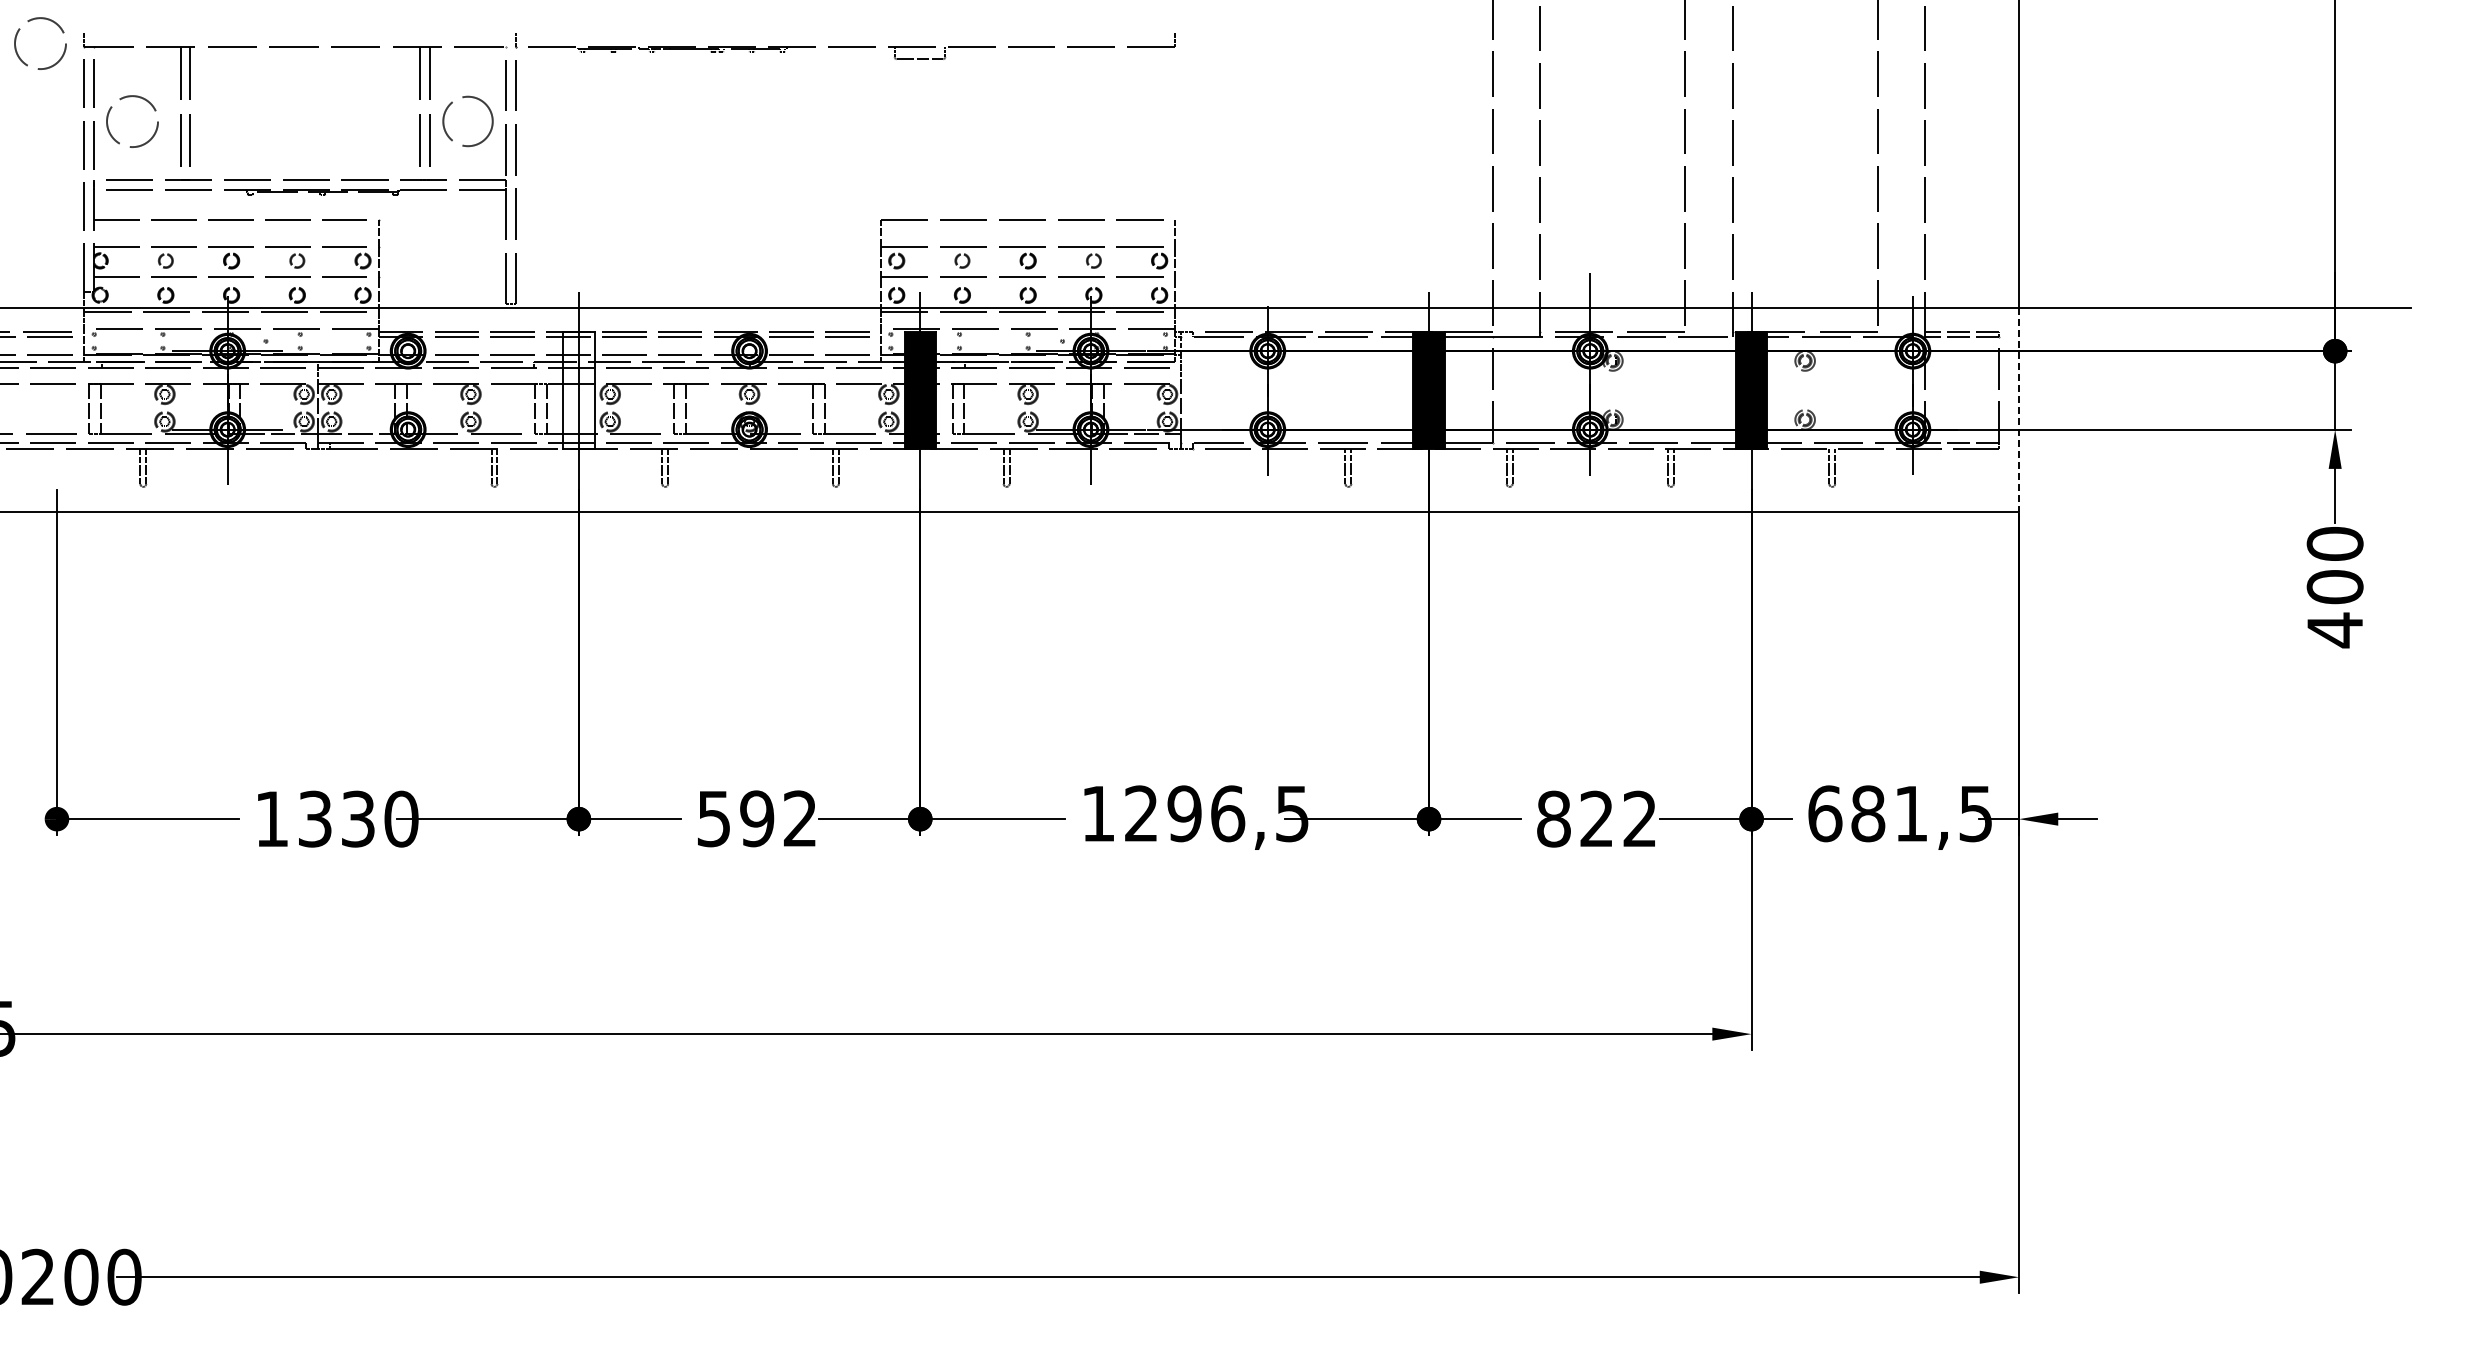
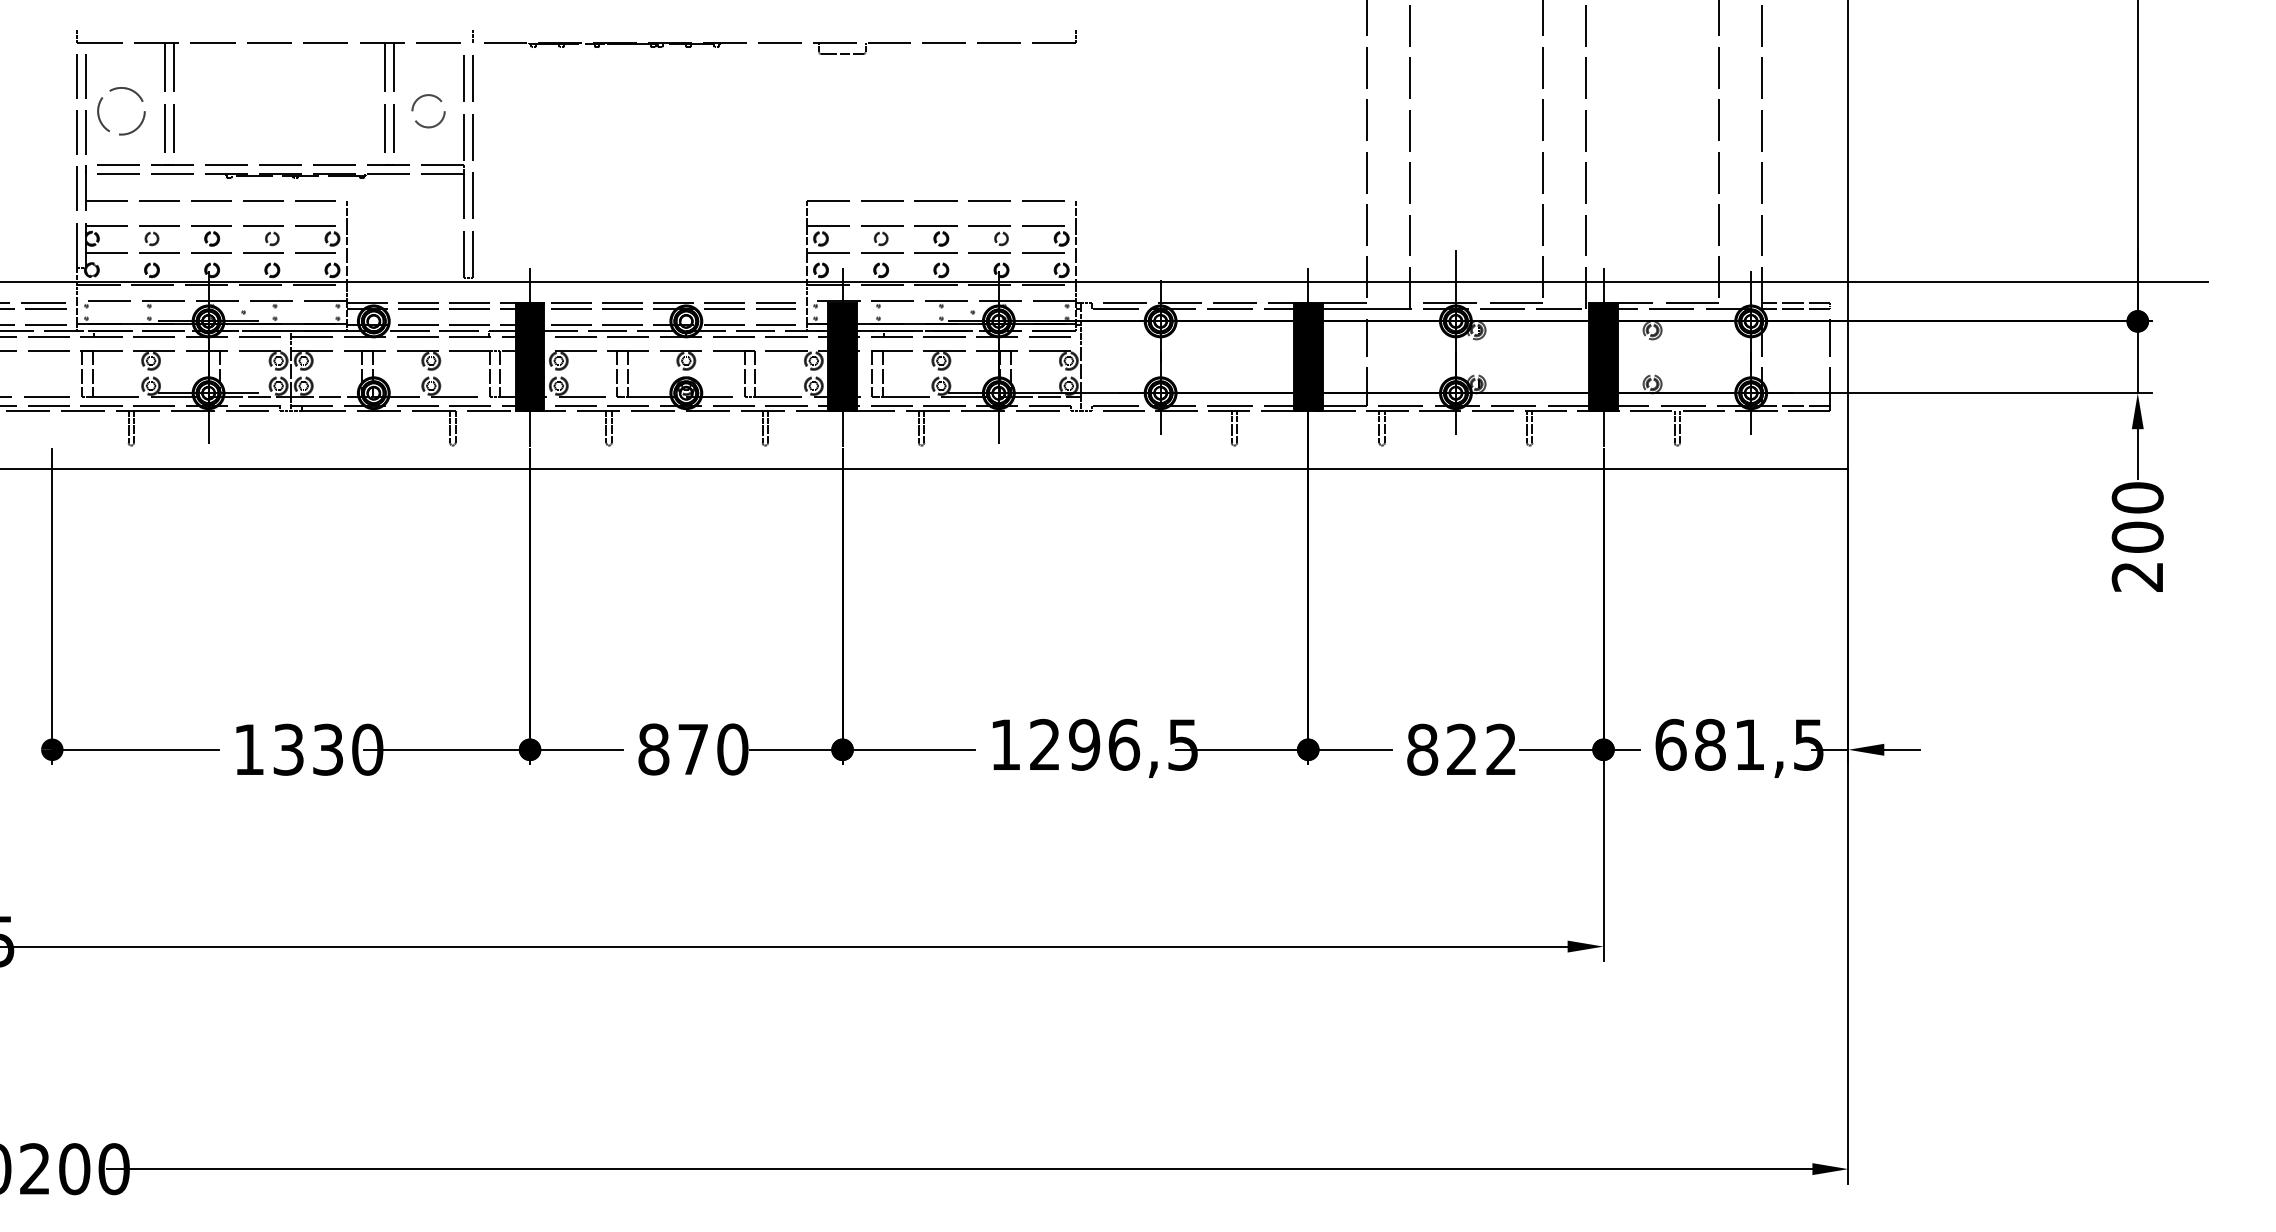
circle: (40, 43) -> (37, 39), removed
circle: (467, 121) -> (428, 111), size x0.71
fill: (578, 390) -> (529, 357), added
line: (2019, 410) -> (1848, 375), dashed -> solid
text: (2334, 630) -> (2137, 577), 400 -> 200
text: (757, 818) -> (693, 749), 592 -> 870

